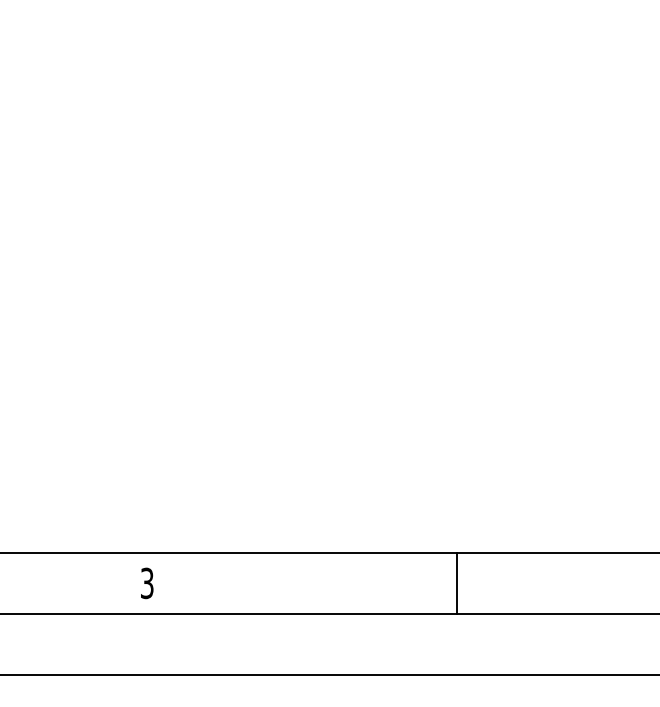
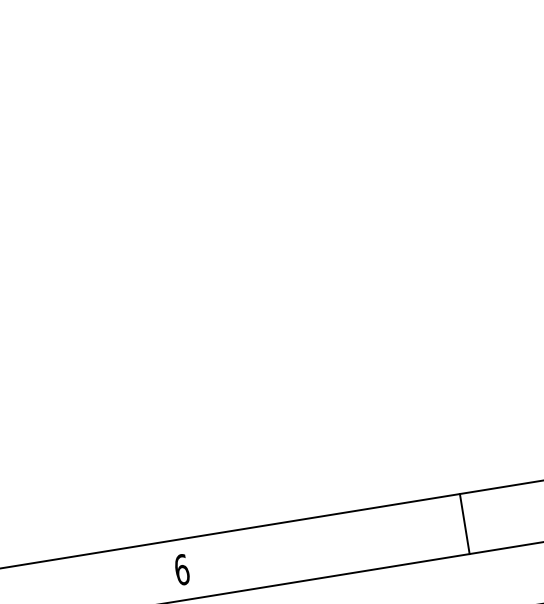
text: (146, 583) -> (181, 570), 3 -> 6
line: (456, 583) -> (464, 524), moved

